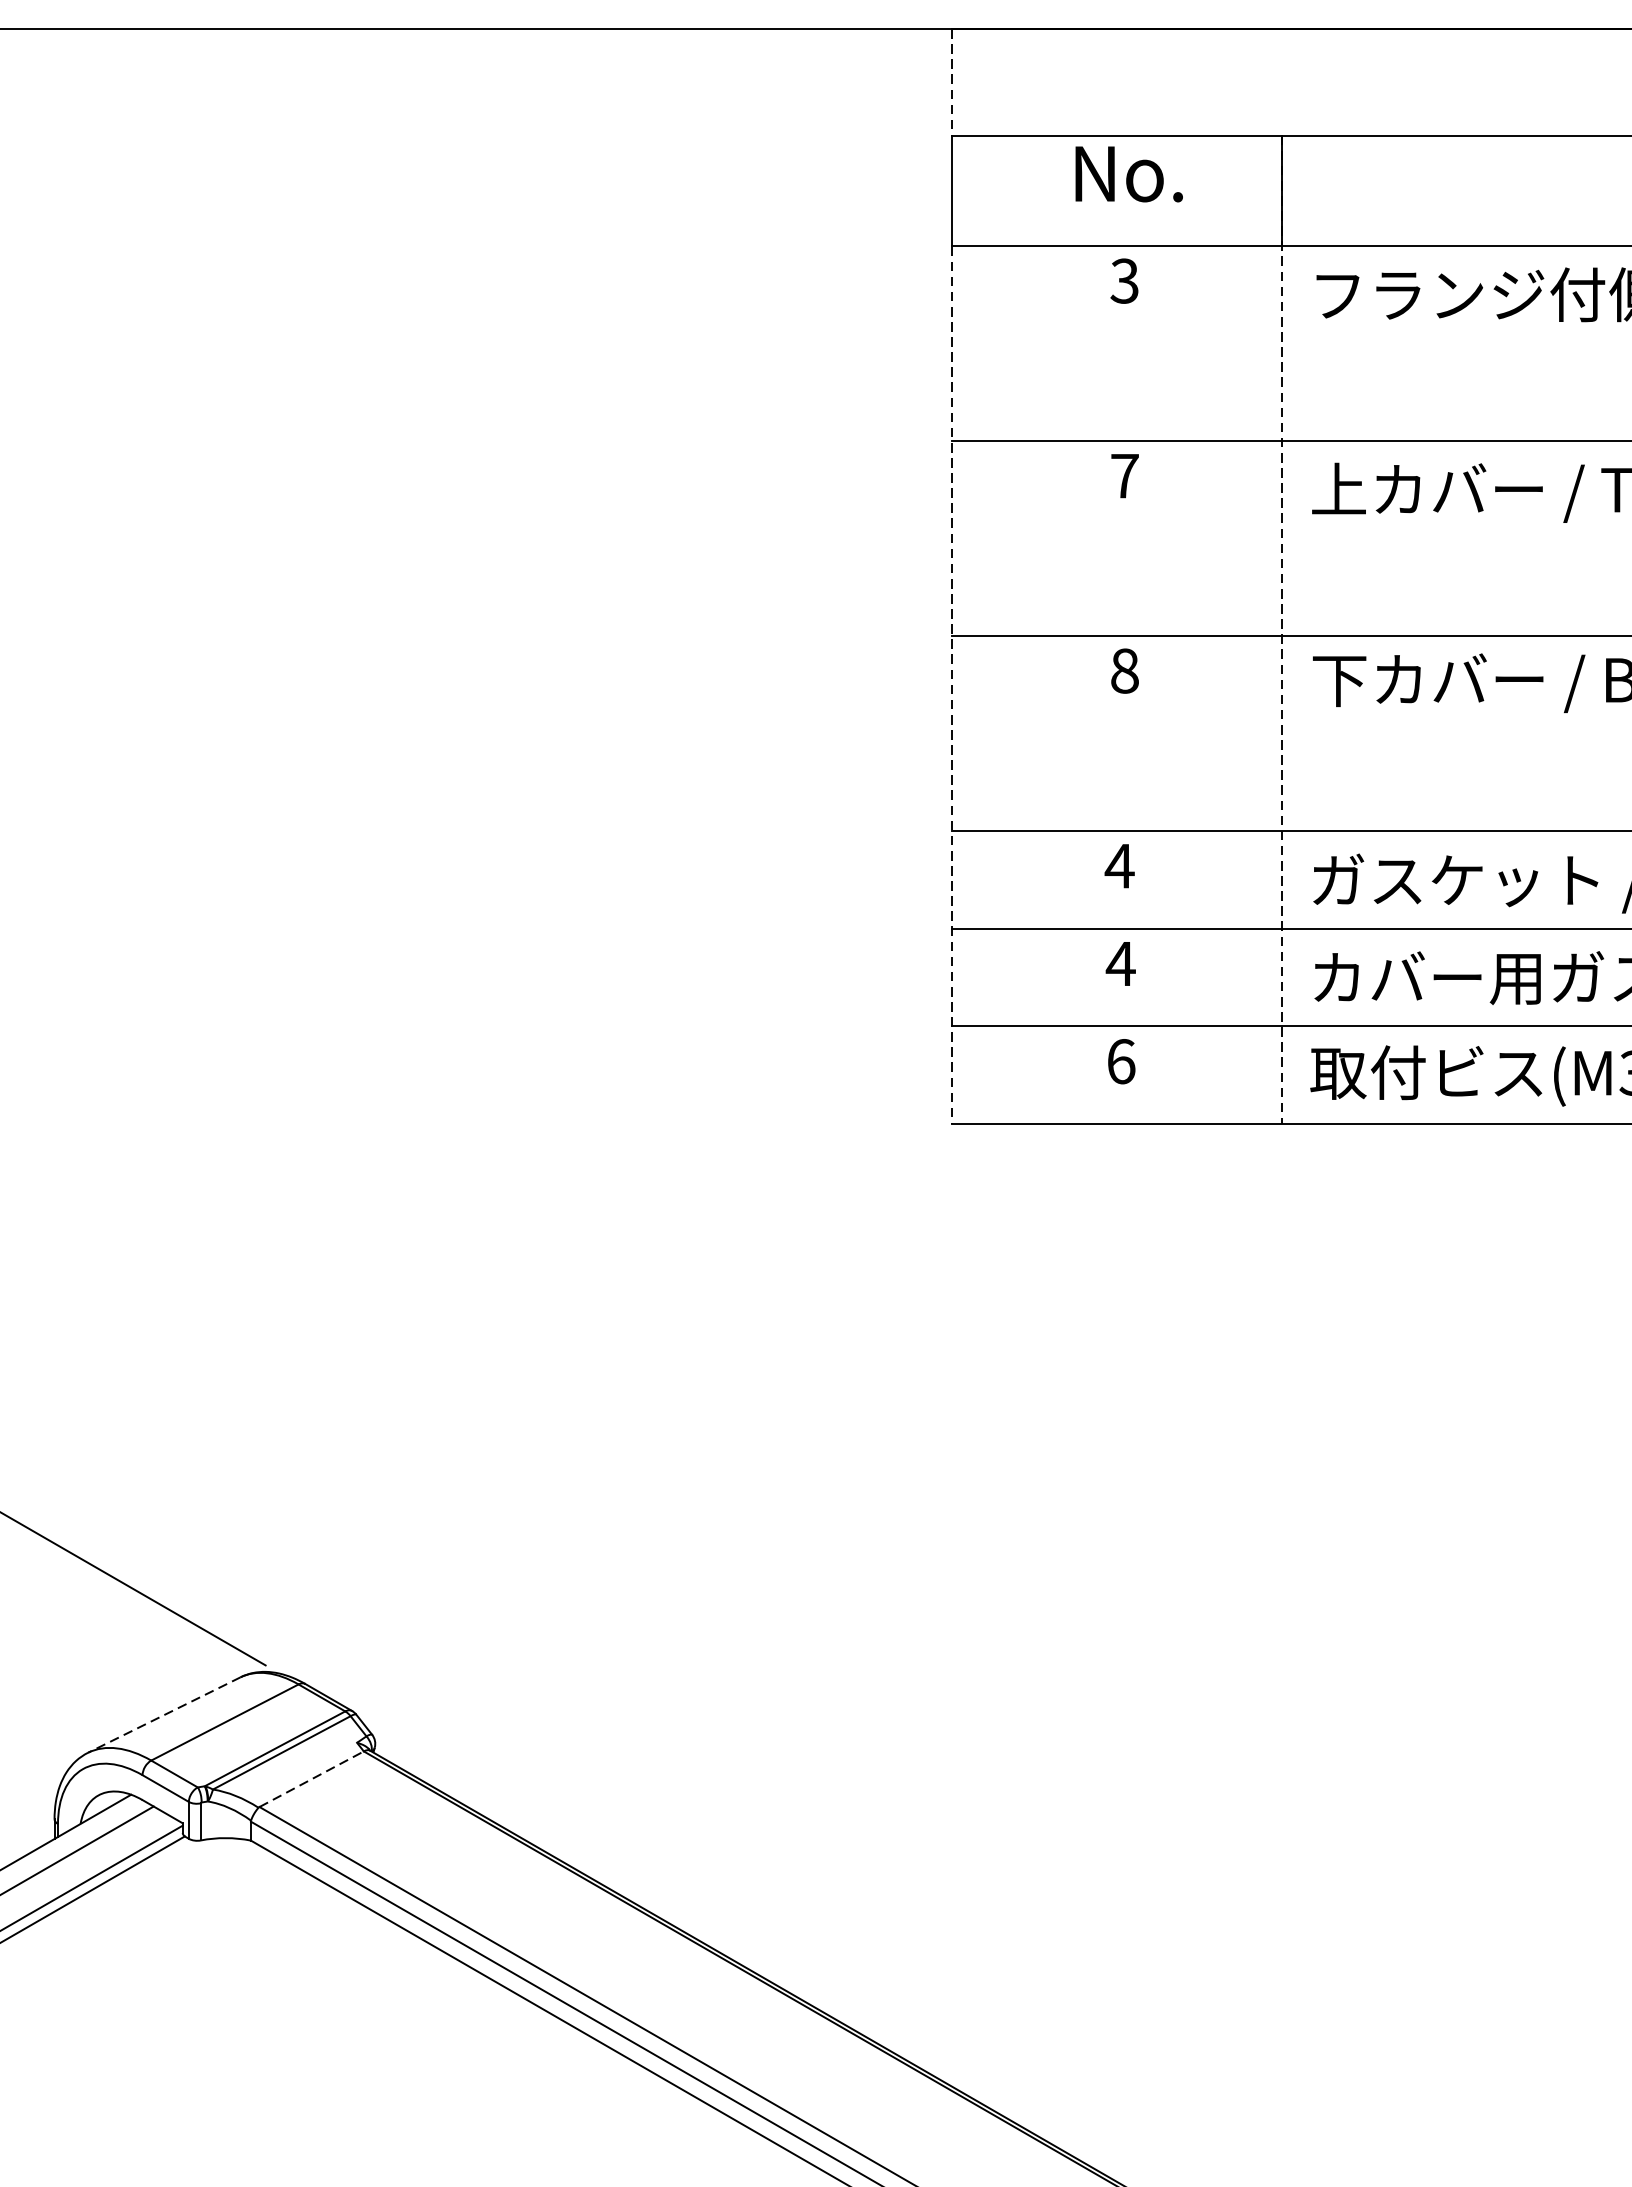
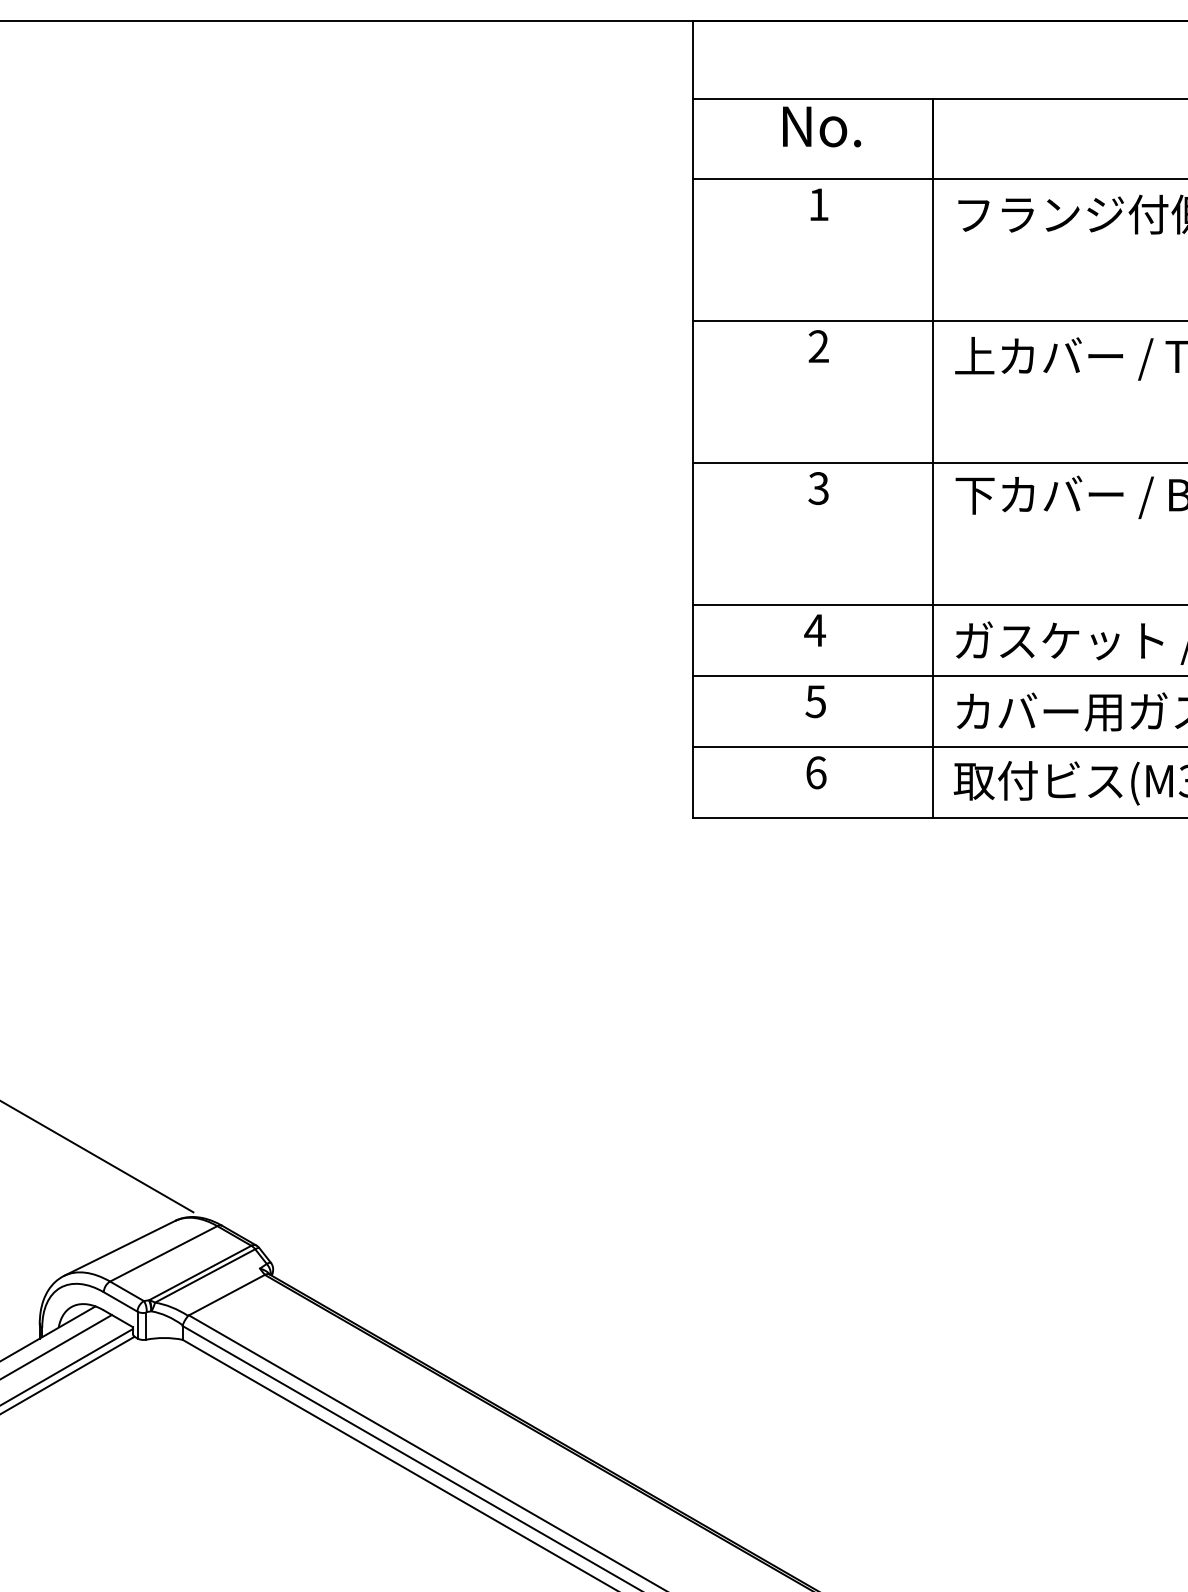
line: (952, 83) -> (693, 60), dashed -> solid
text: (1124, 280) -> (818, 204), 3 -> 1
text: (1124, 475) -> (818, 346), 7 -> 2
line: (1282, 629) -> (933, 458), dashed -> solid
text: (1124, 671) -> (818, 488), 8 -> 3
line: (952, 686) -> (693, 499), dashed -> solid
text: (1120, 963) -> (815, 701), 4 -> 5
line: (164, 1715) -> (119, 1248), dashed -> solid
line: (312, 1778) -> (227, 1294), dashed -> solid

